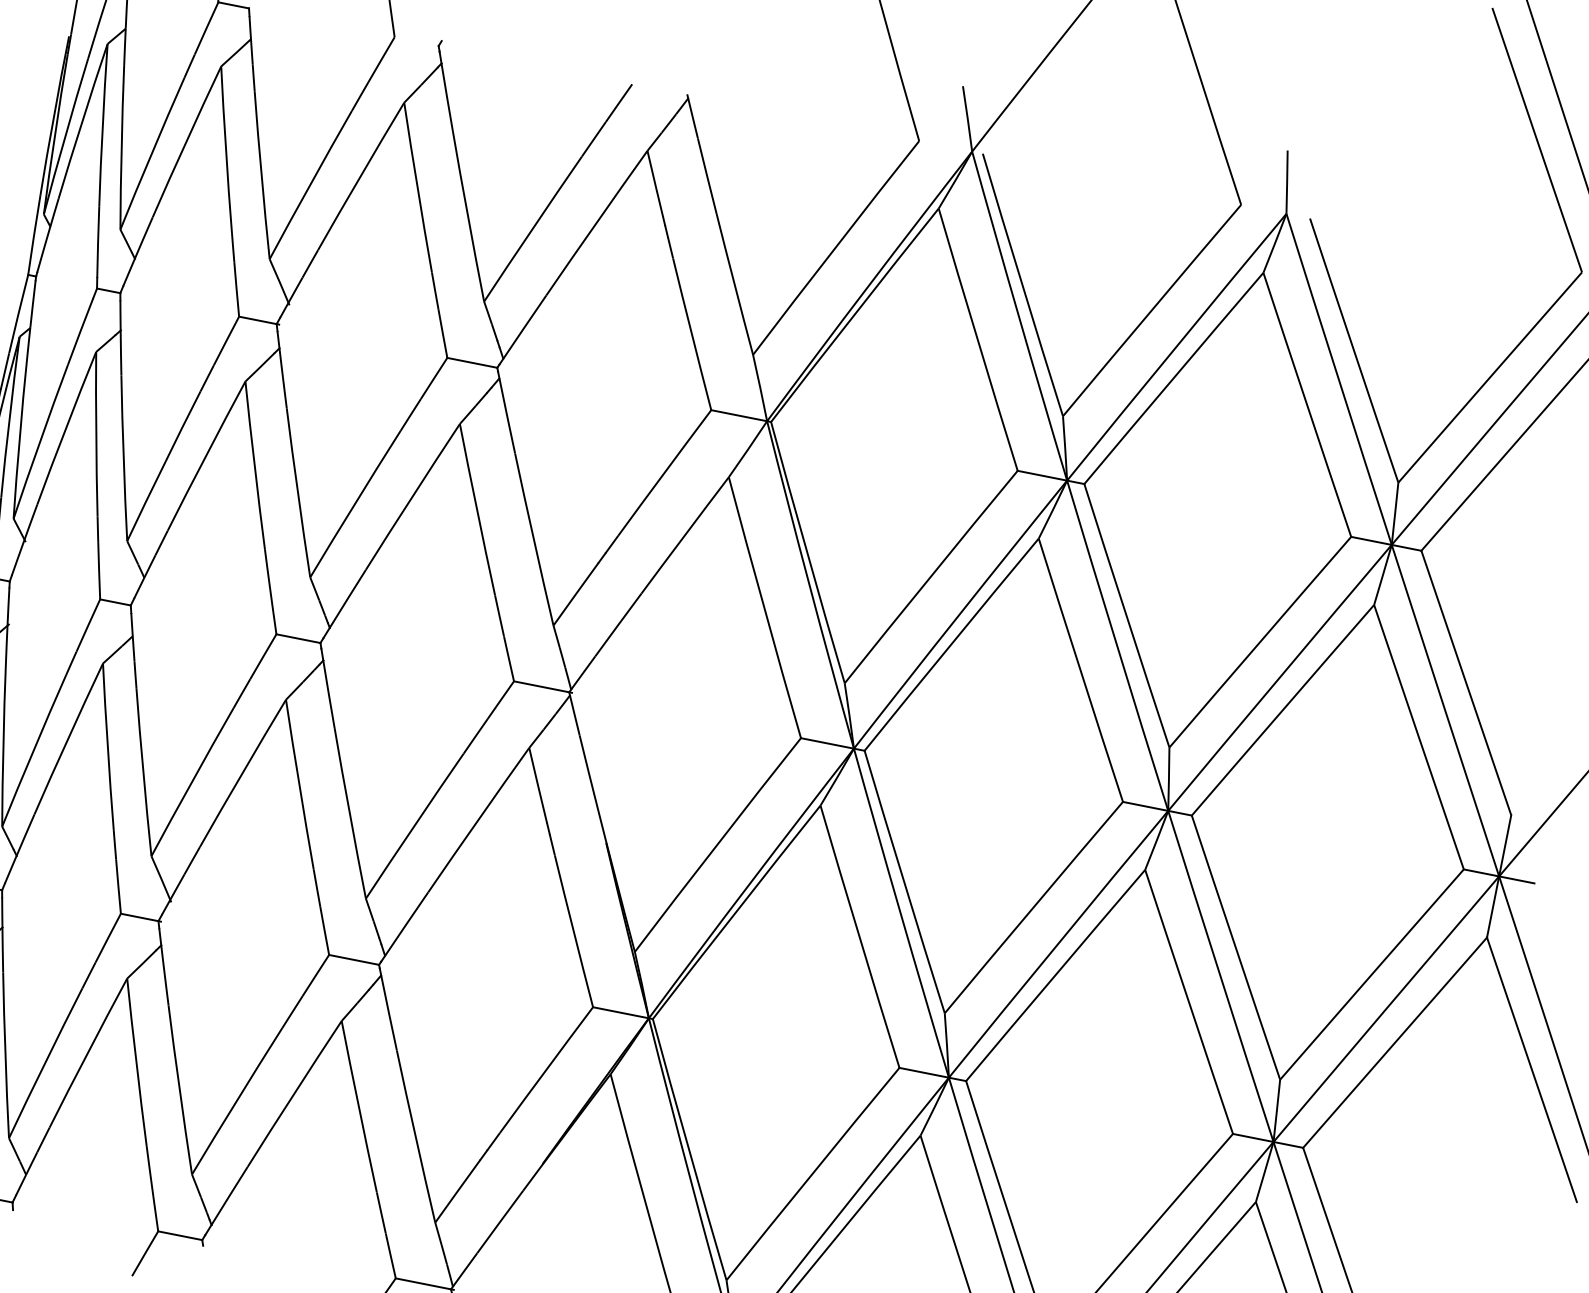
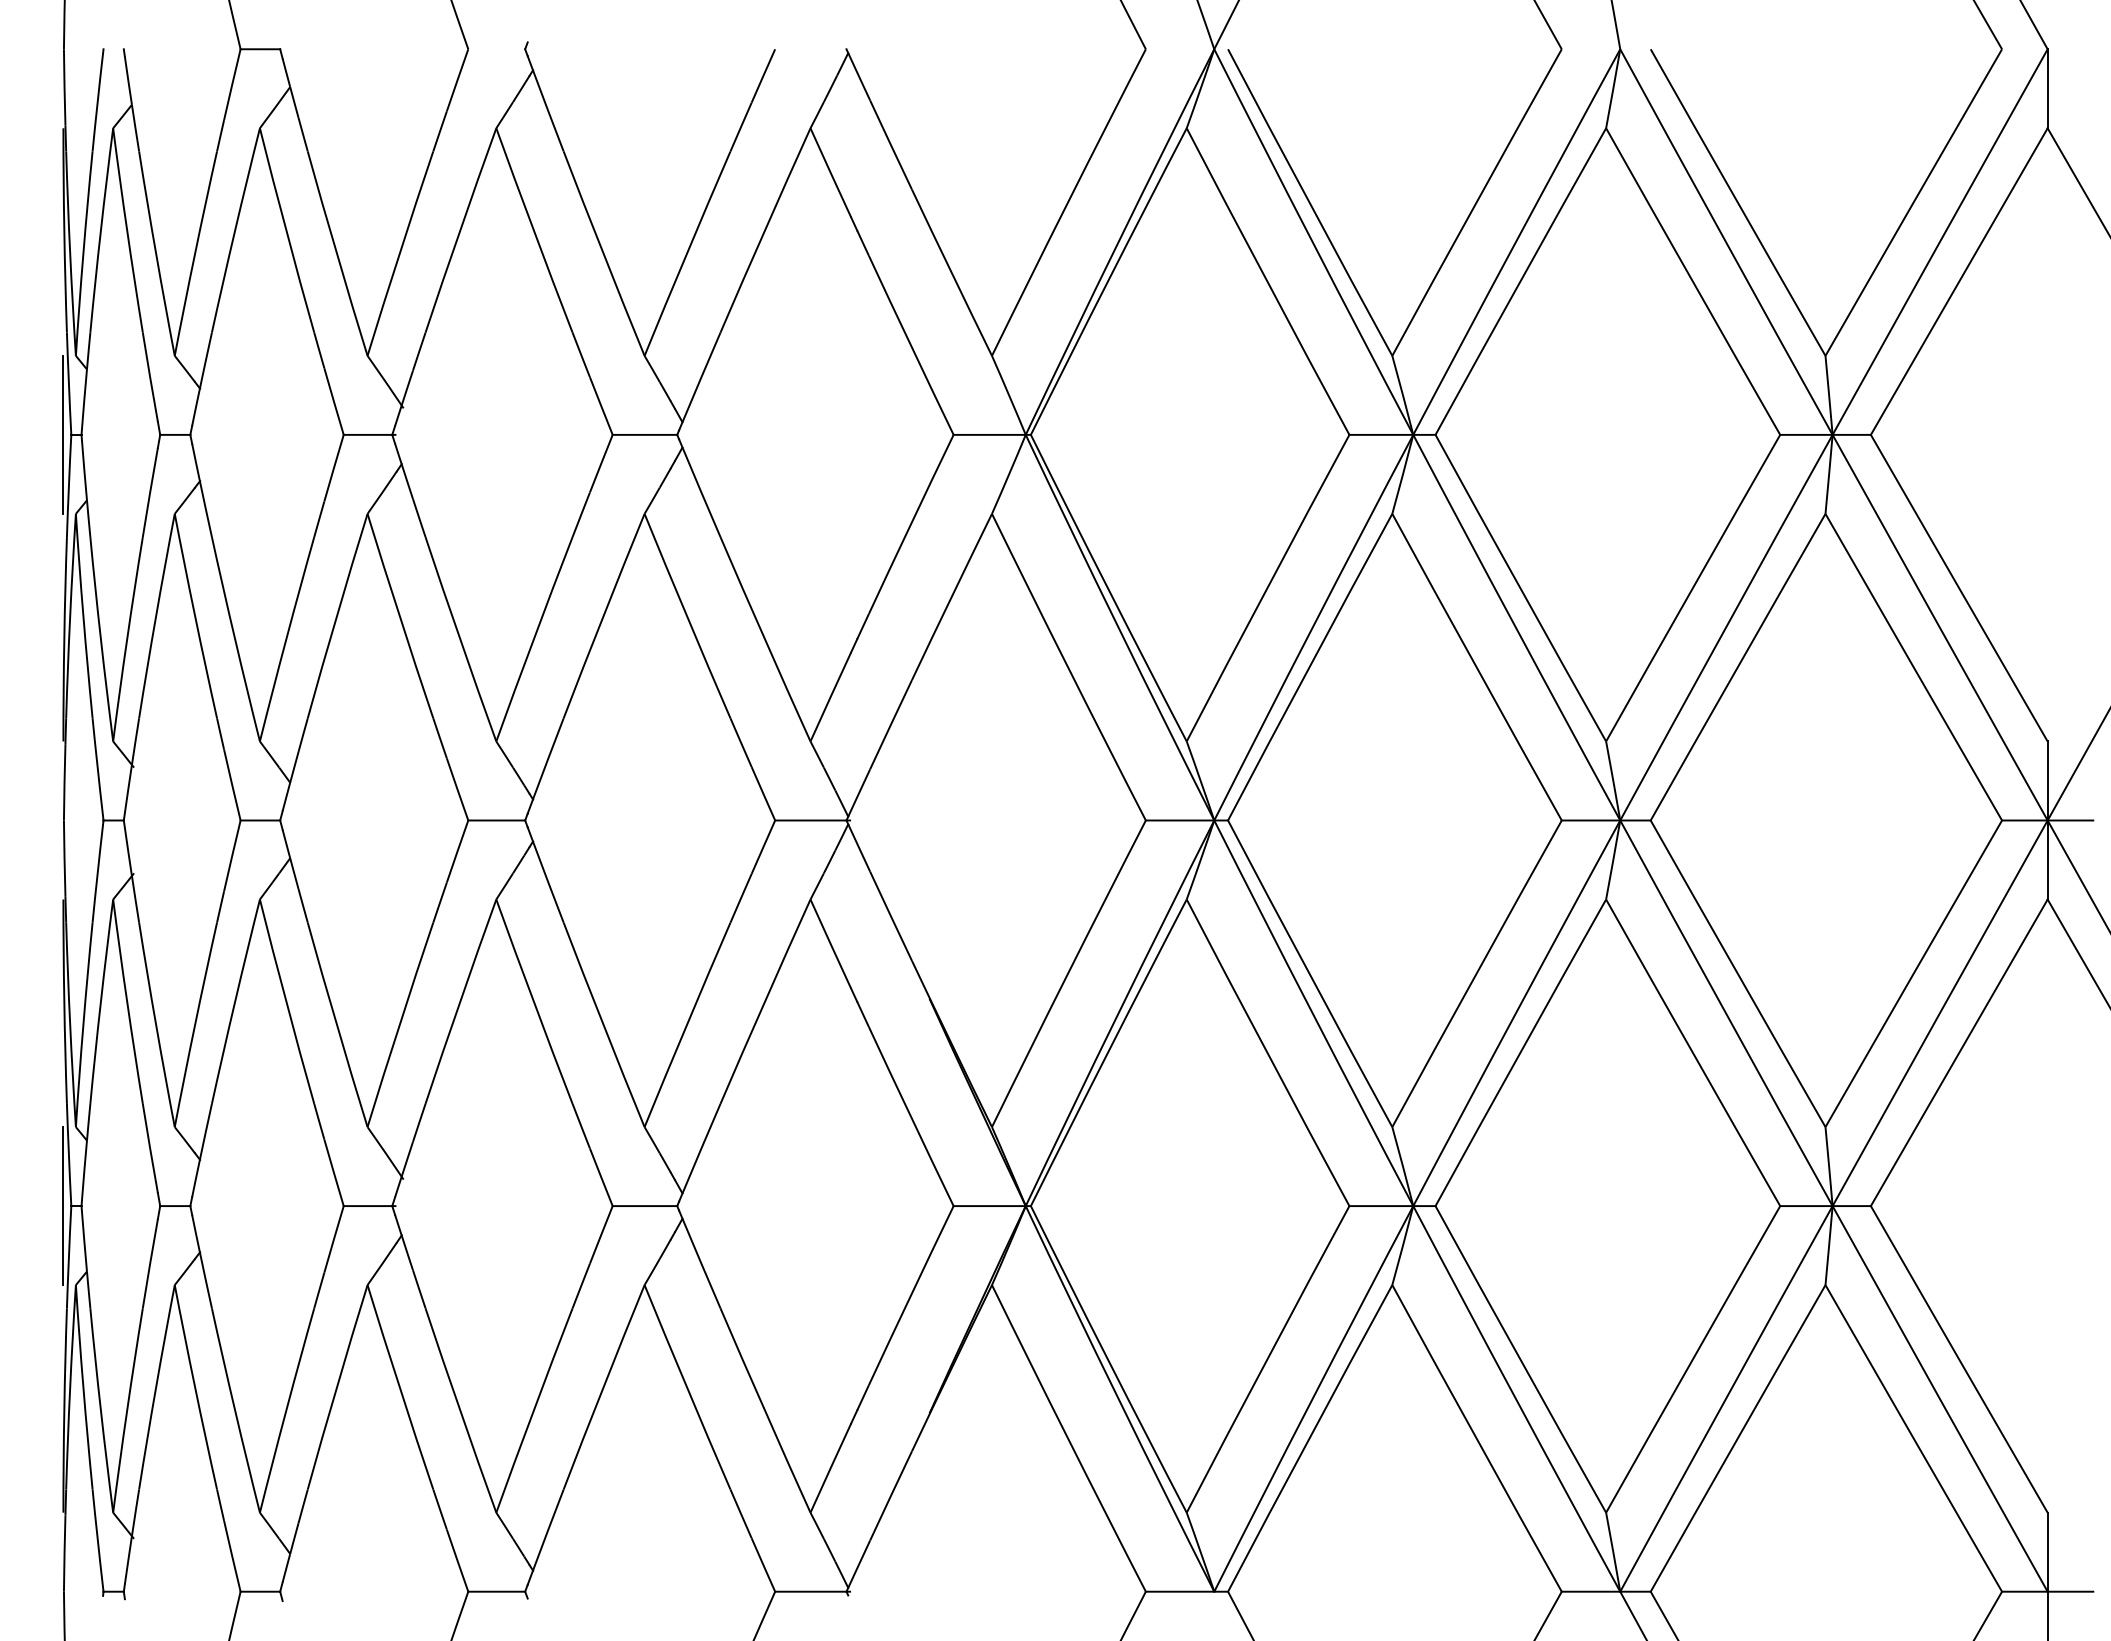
line: (22, 273) -> (63, 434), added

